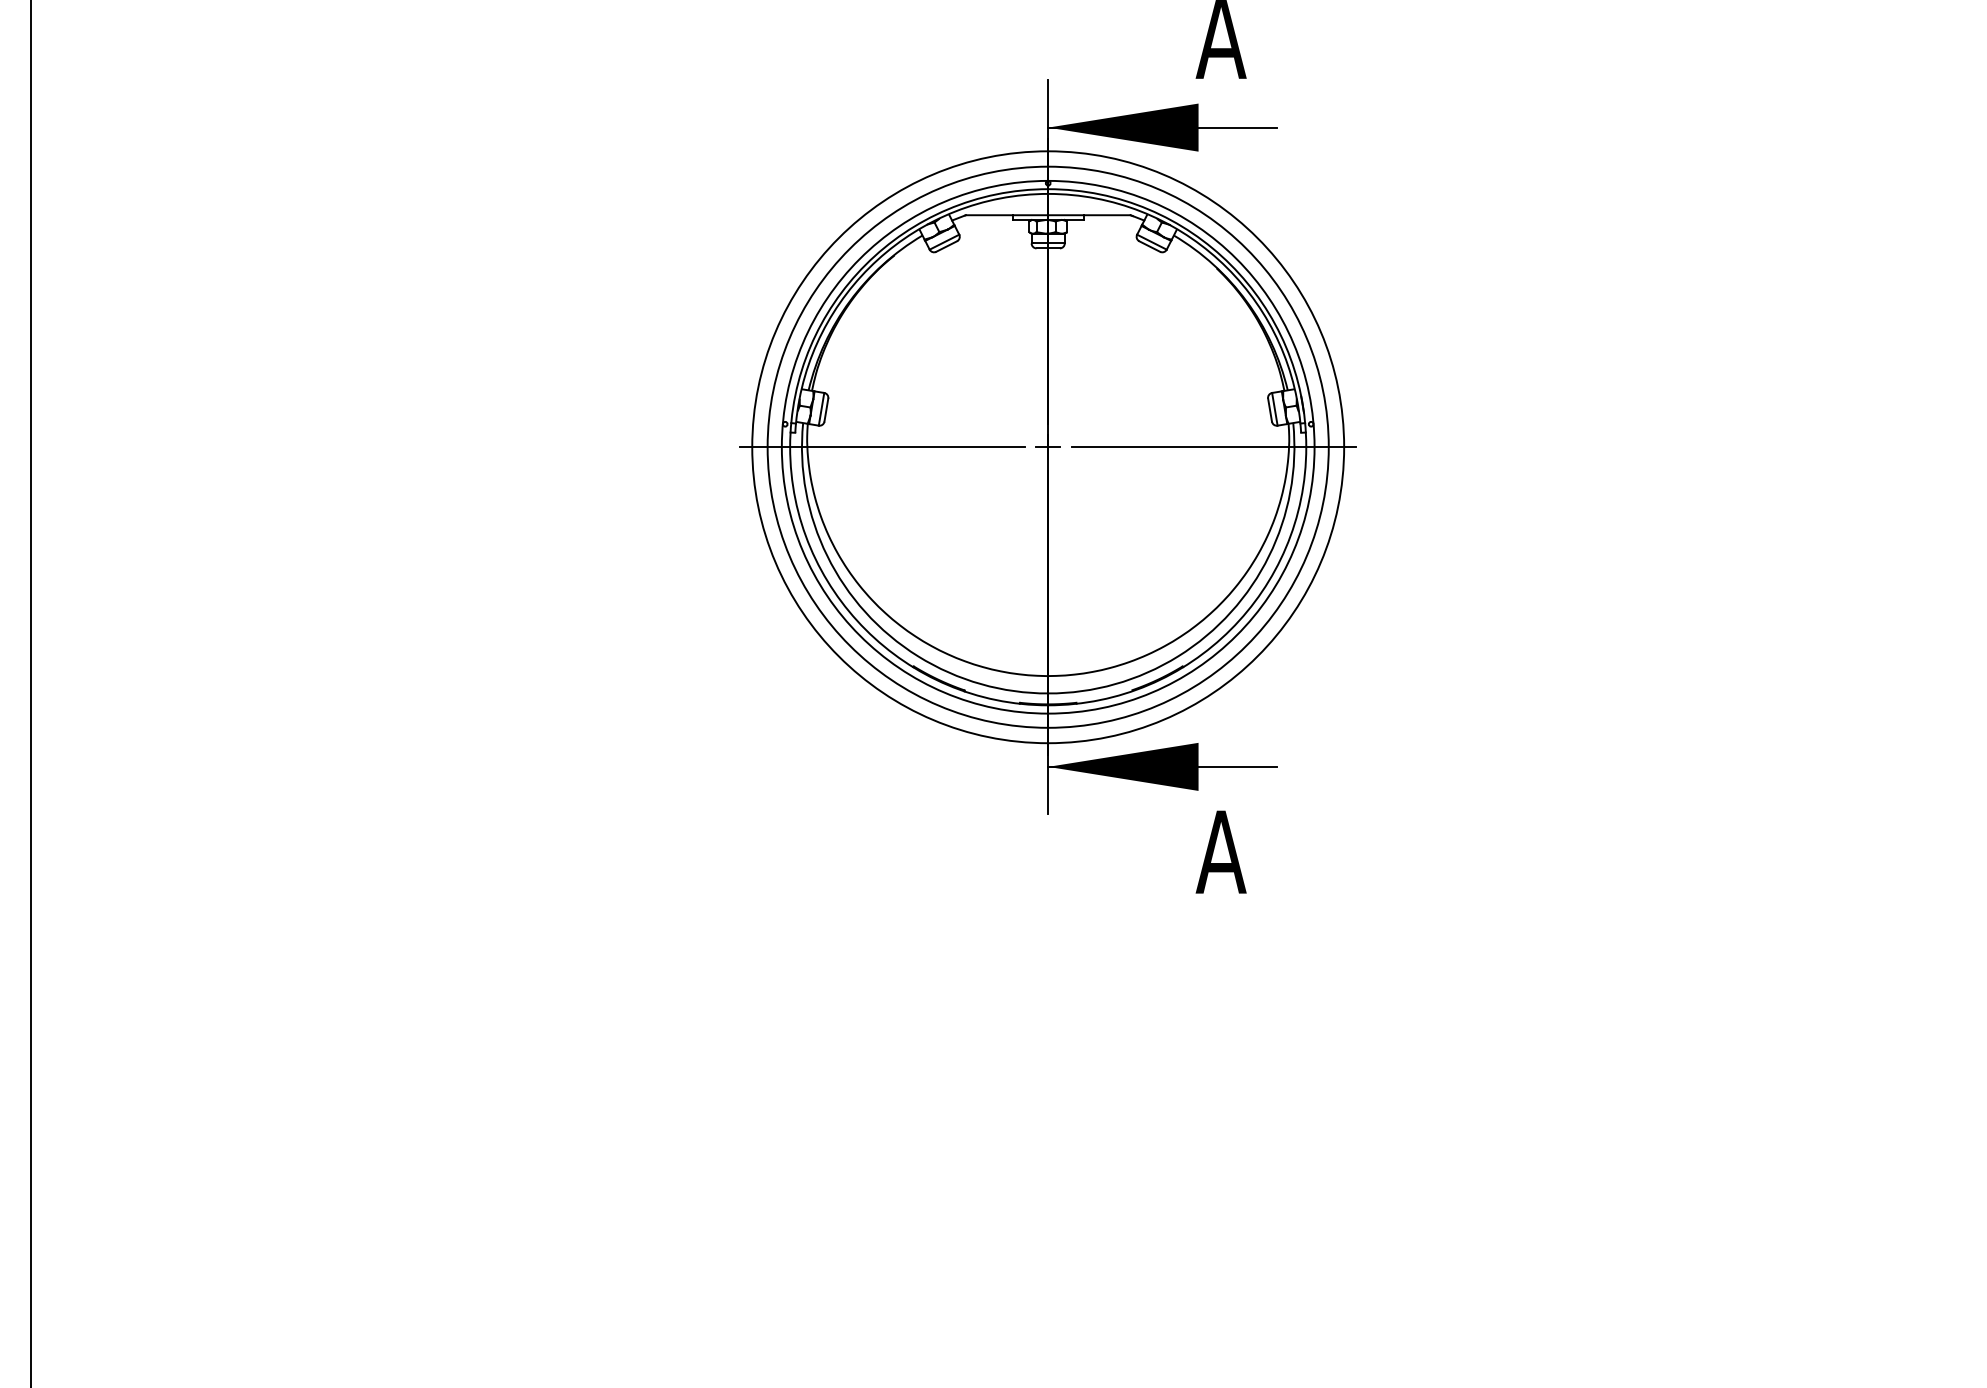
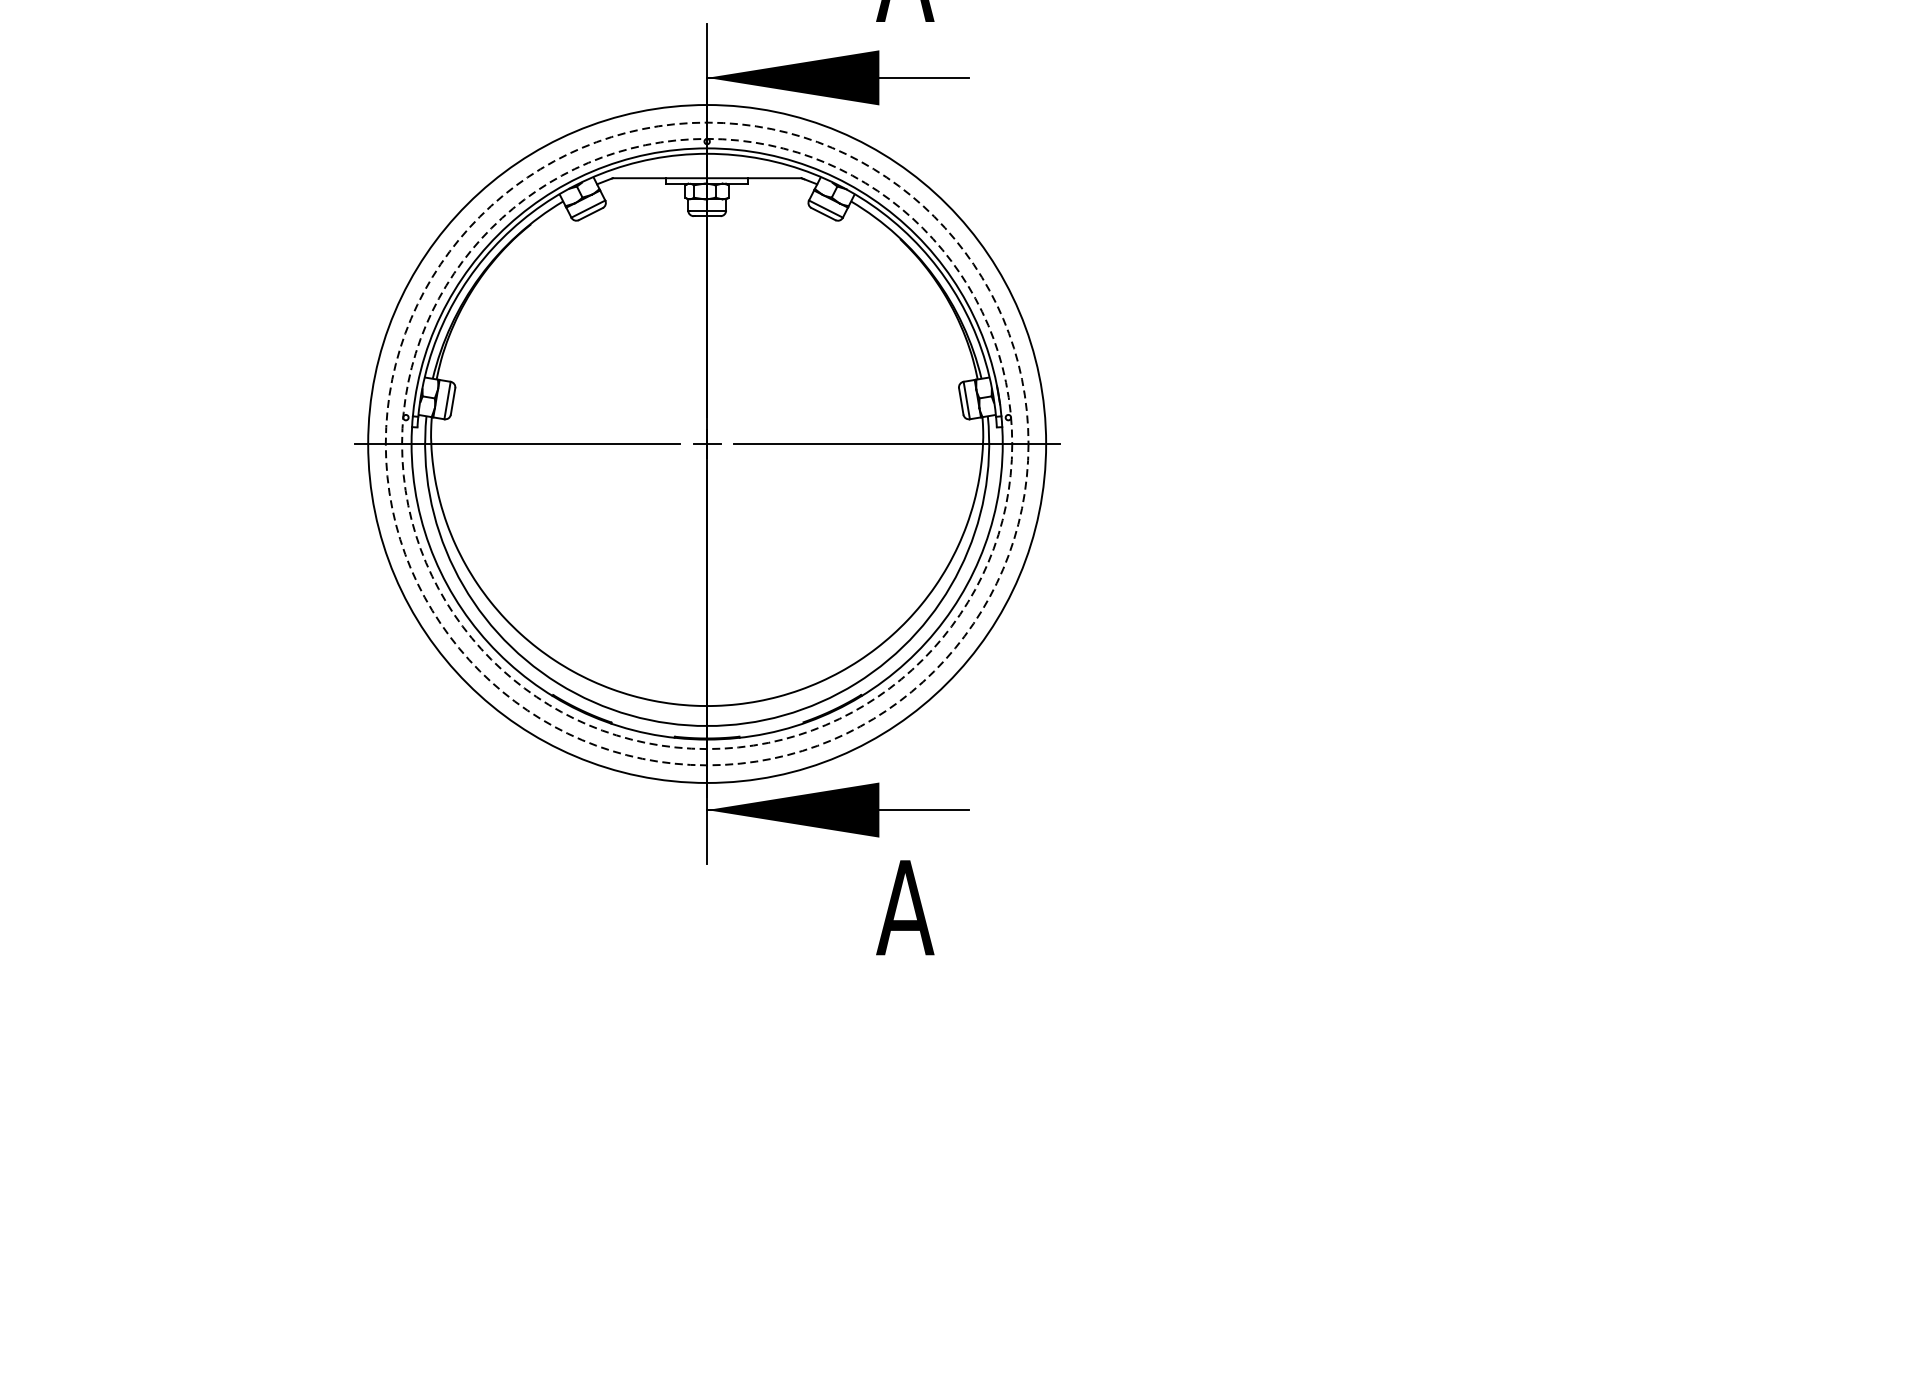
circle: (1047, 446) -> (706, 443), solid -> dashed
circle: (1047, 446) -> (706, 443), solid -> dashed

